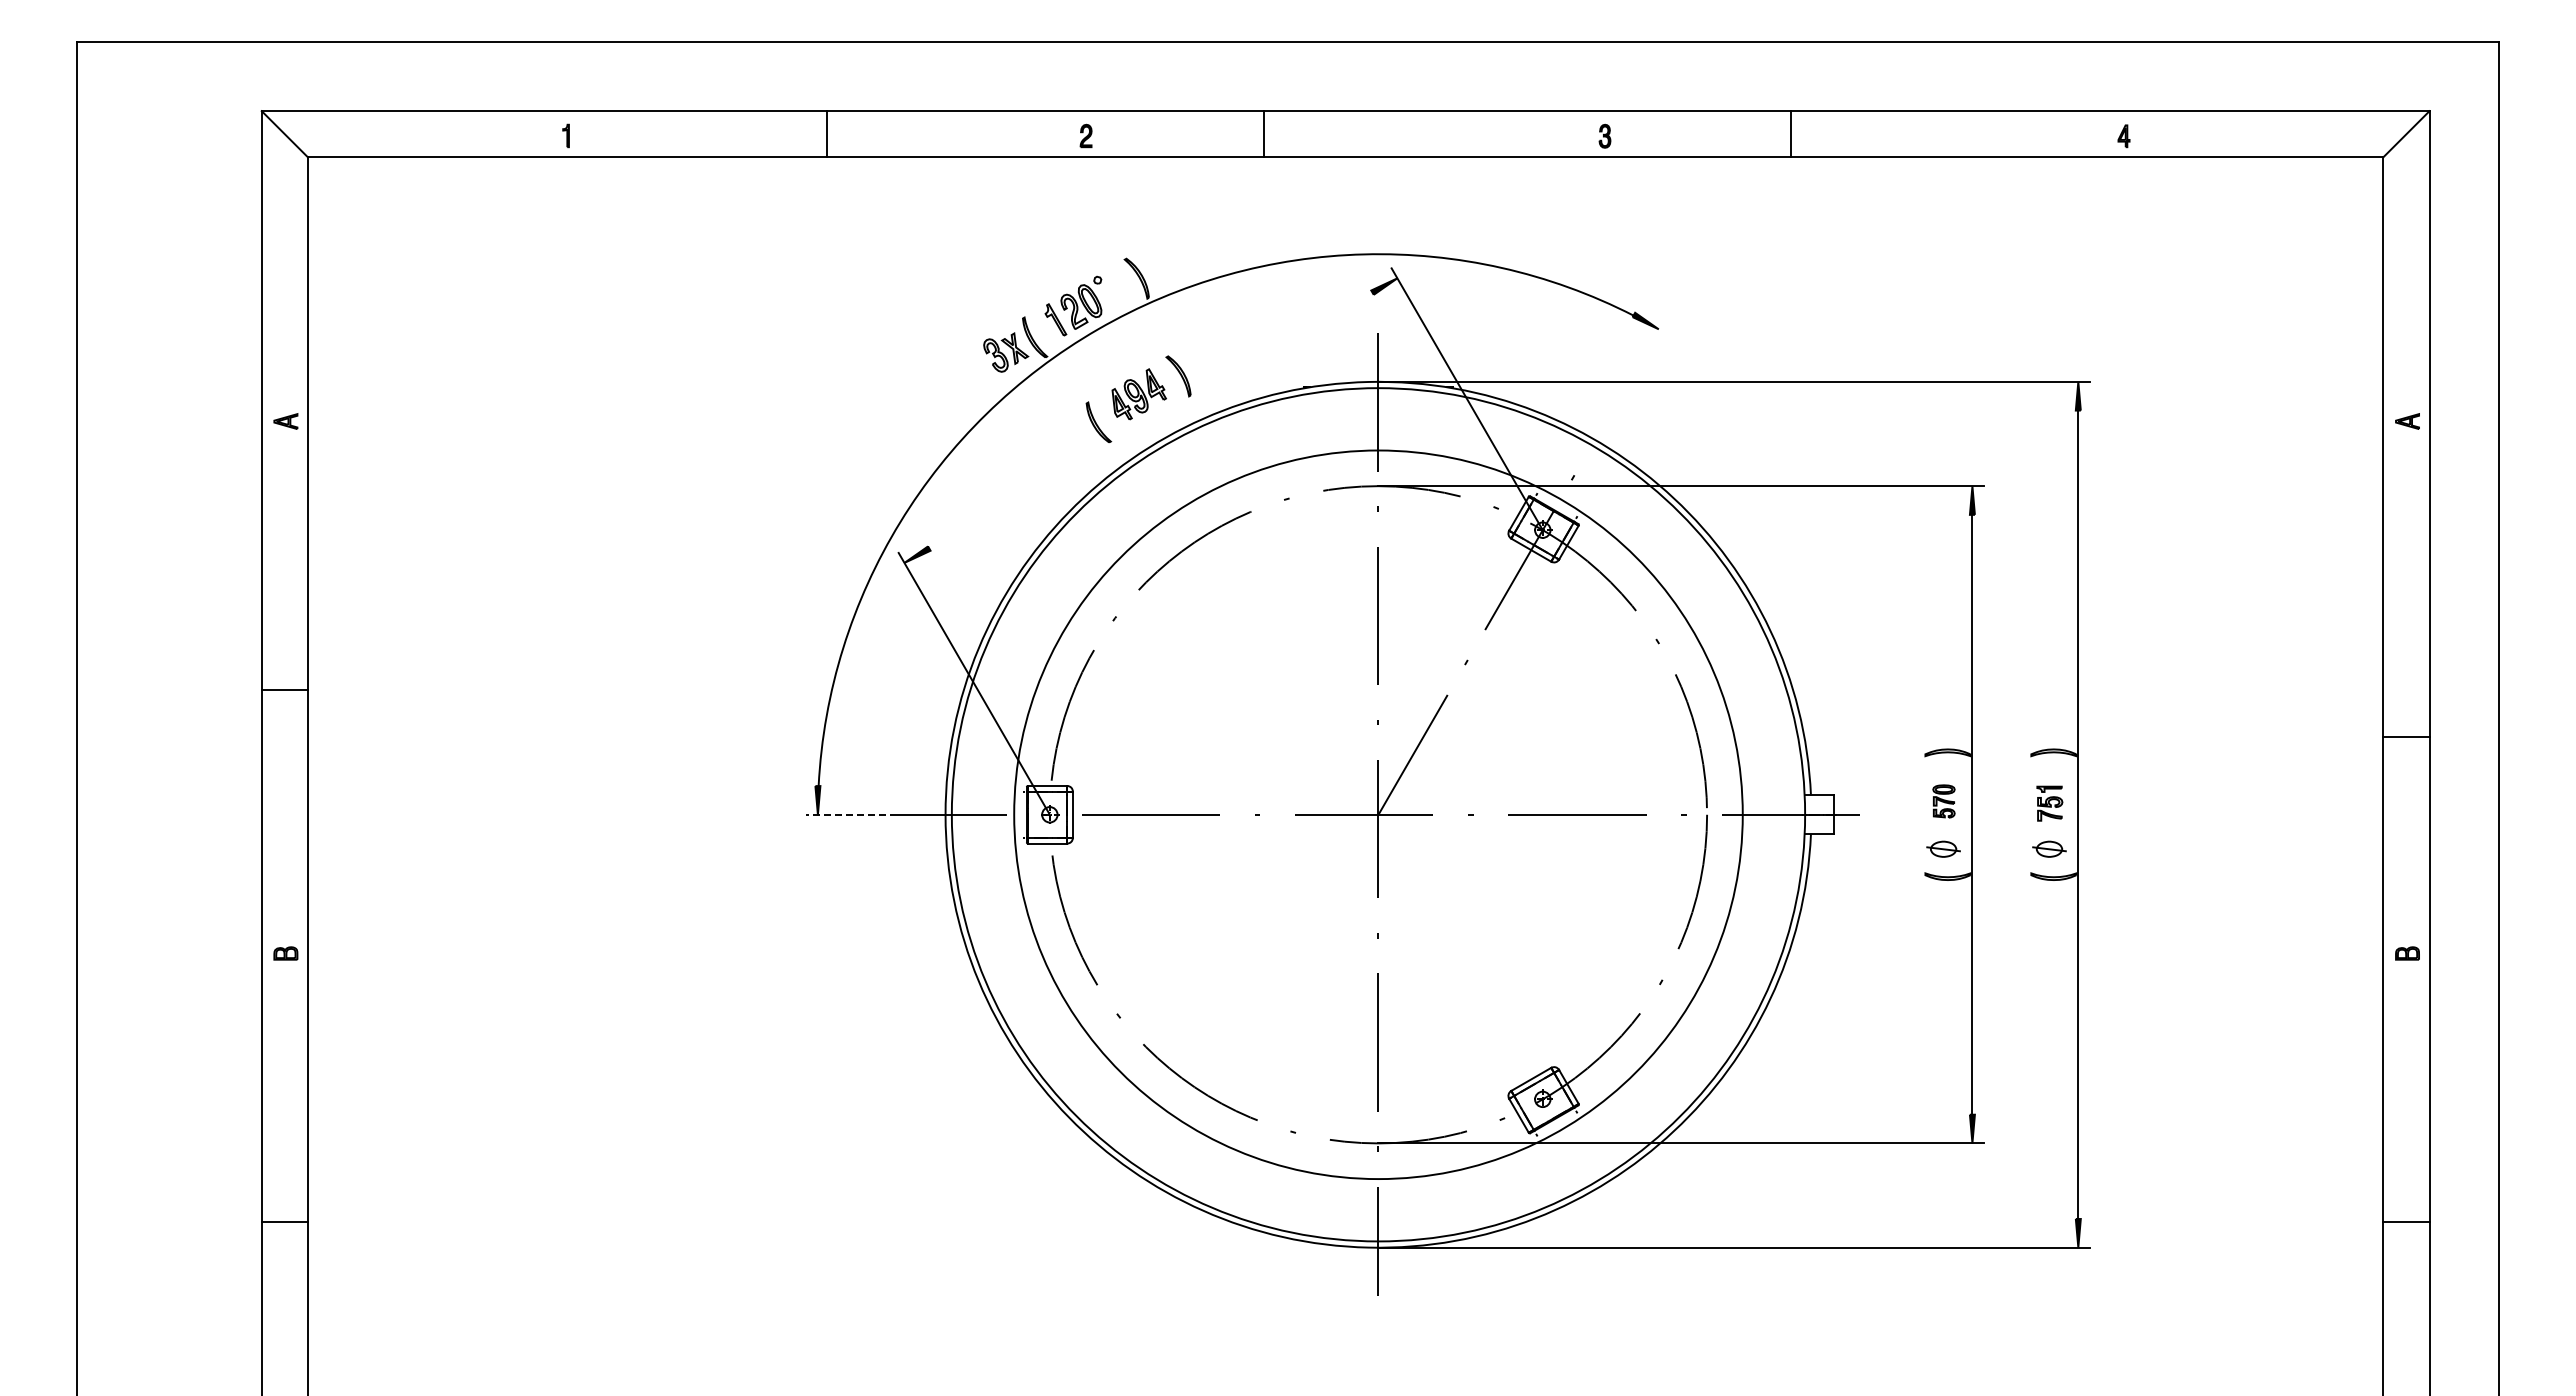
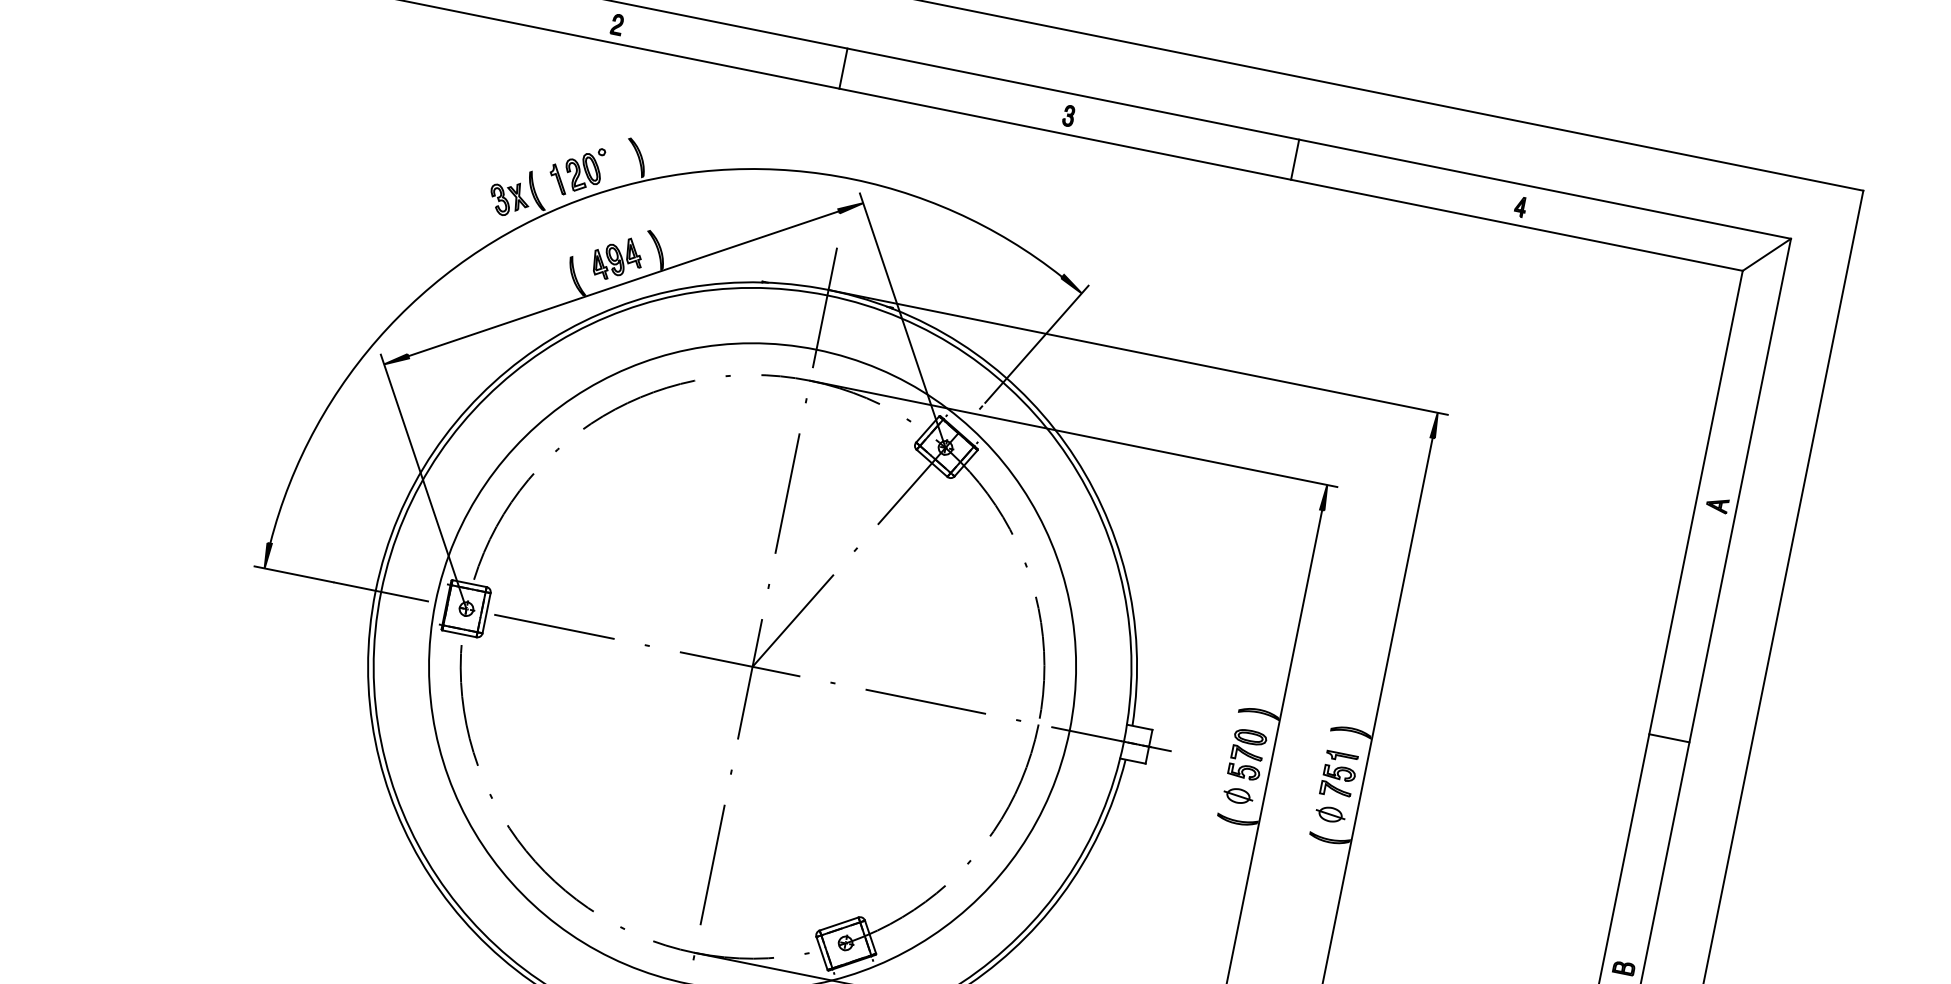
line: (1263, 134) -> (843, 68), moved
line: (1790, 134) -> (1295, 159), moved
line: (1620, 395) -> (1036, 344), added
line: (1150, 420) -> (623, 283), added
line: (2406, 736) -> (1669, 738), moved
part: (1943, 801) -> (1246, 754), size x1.67
part: (2049, 803) -> (1338, 774), size x1.43
line: (851, 814) -> (293, 574), dashed -> solid

